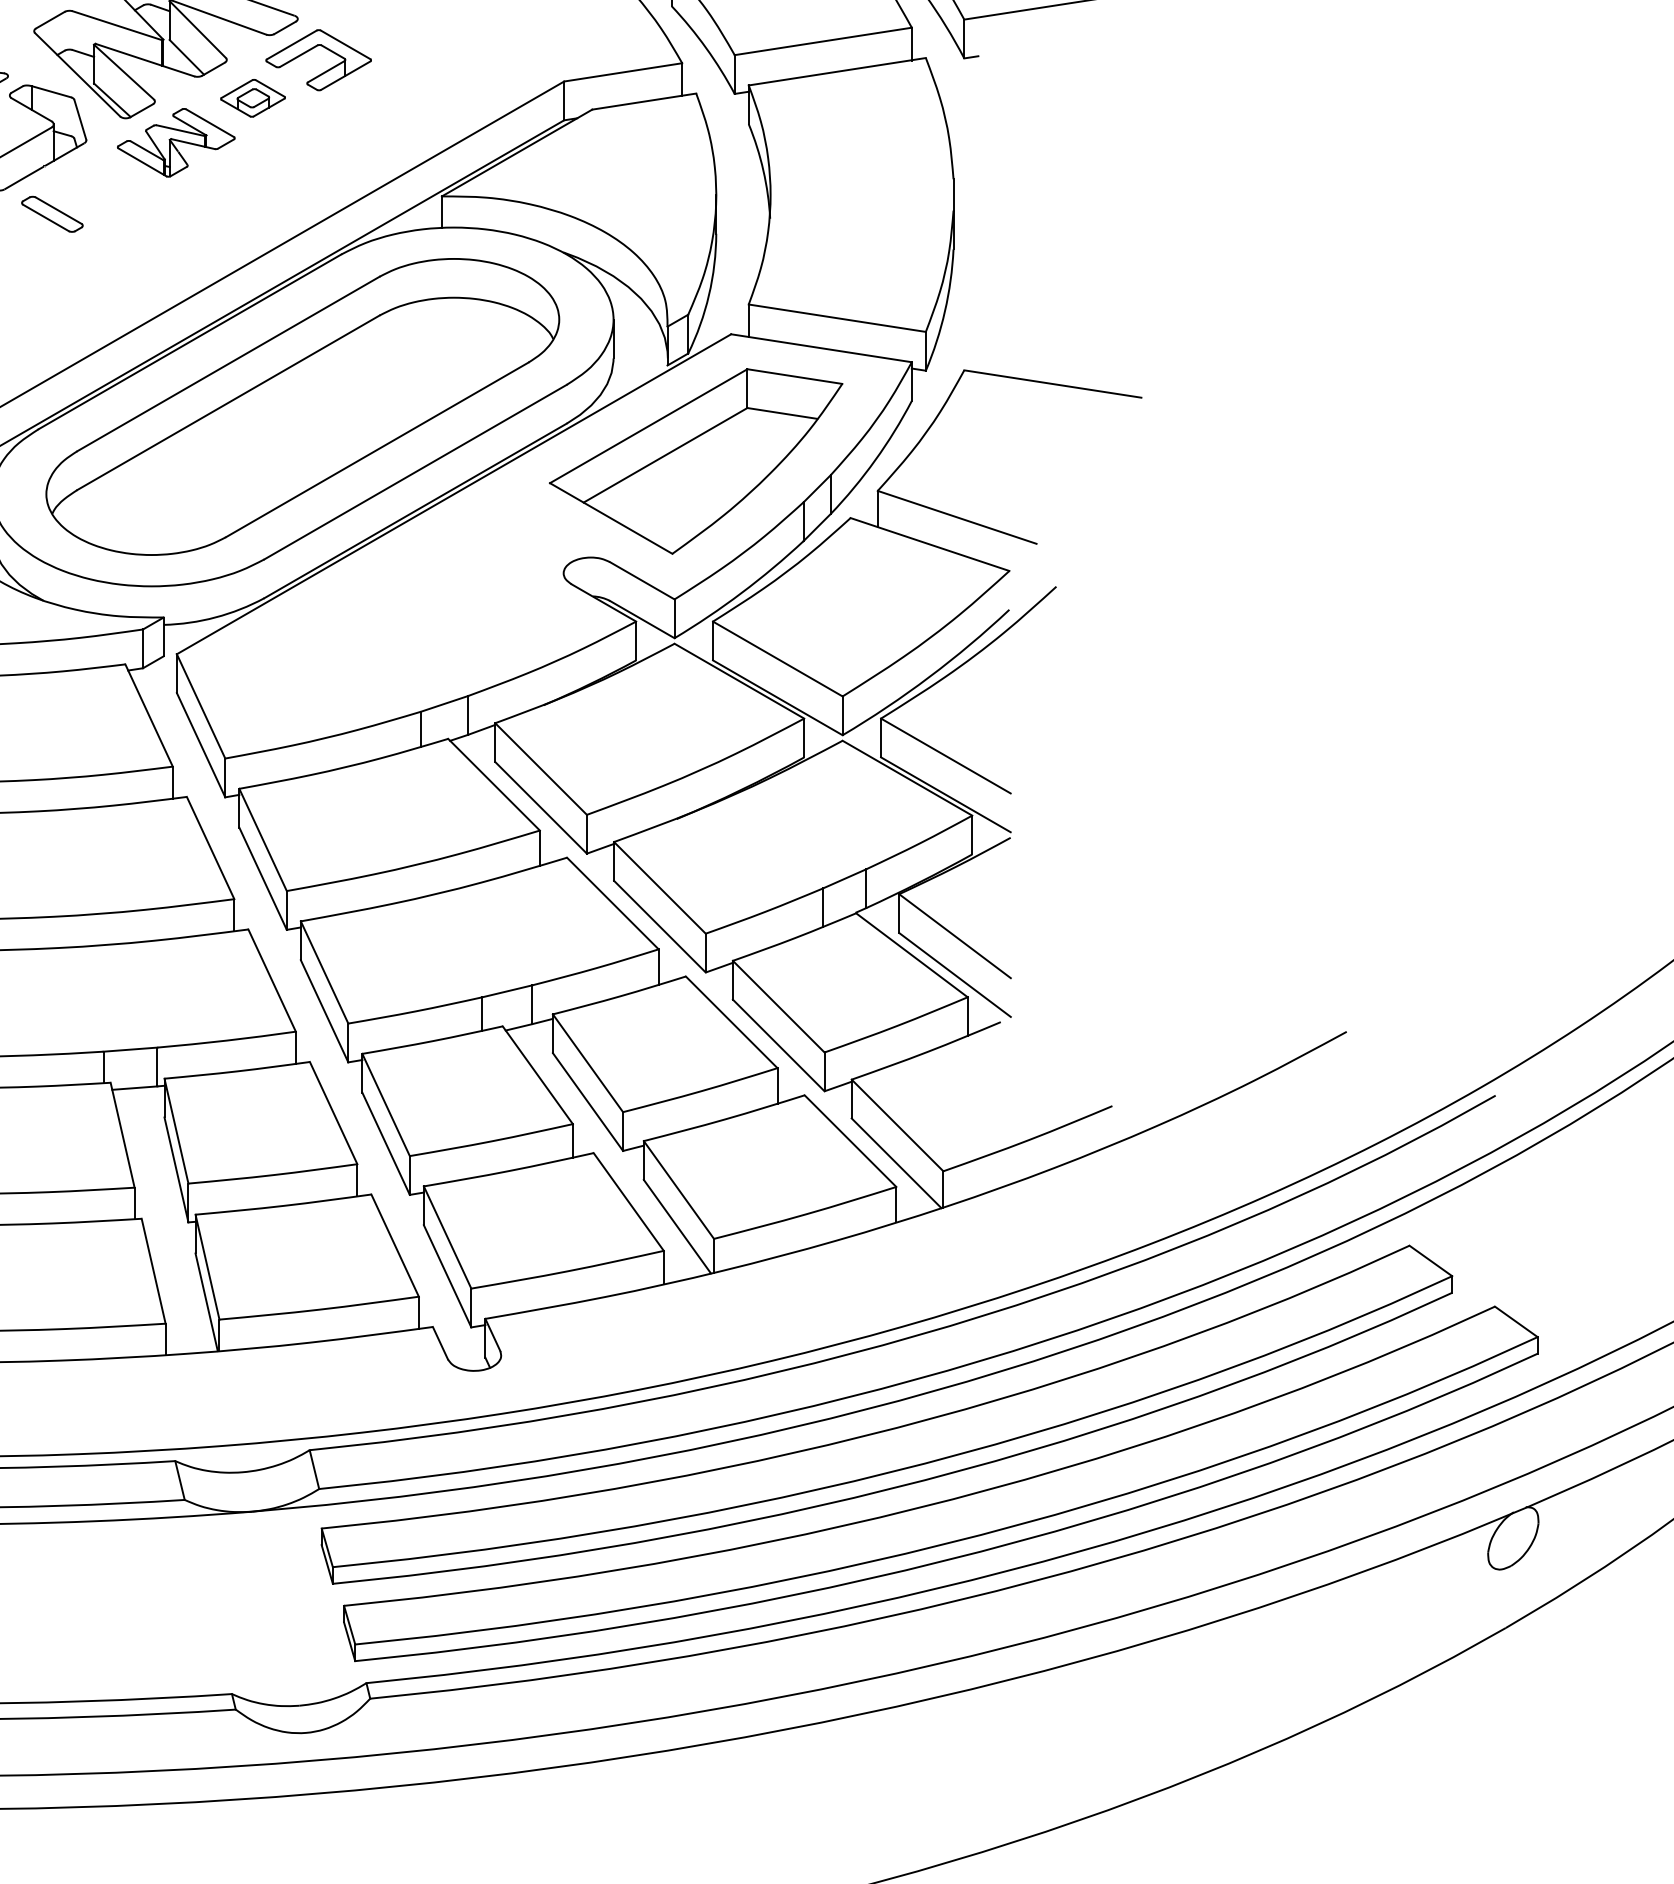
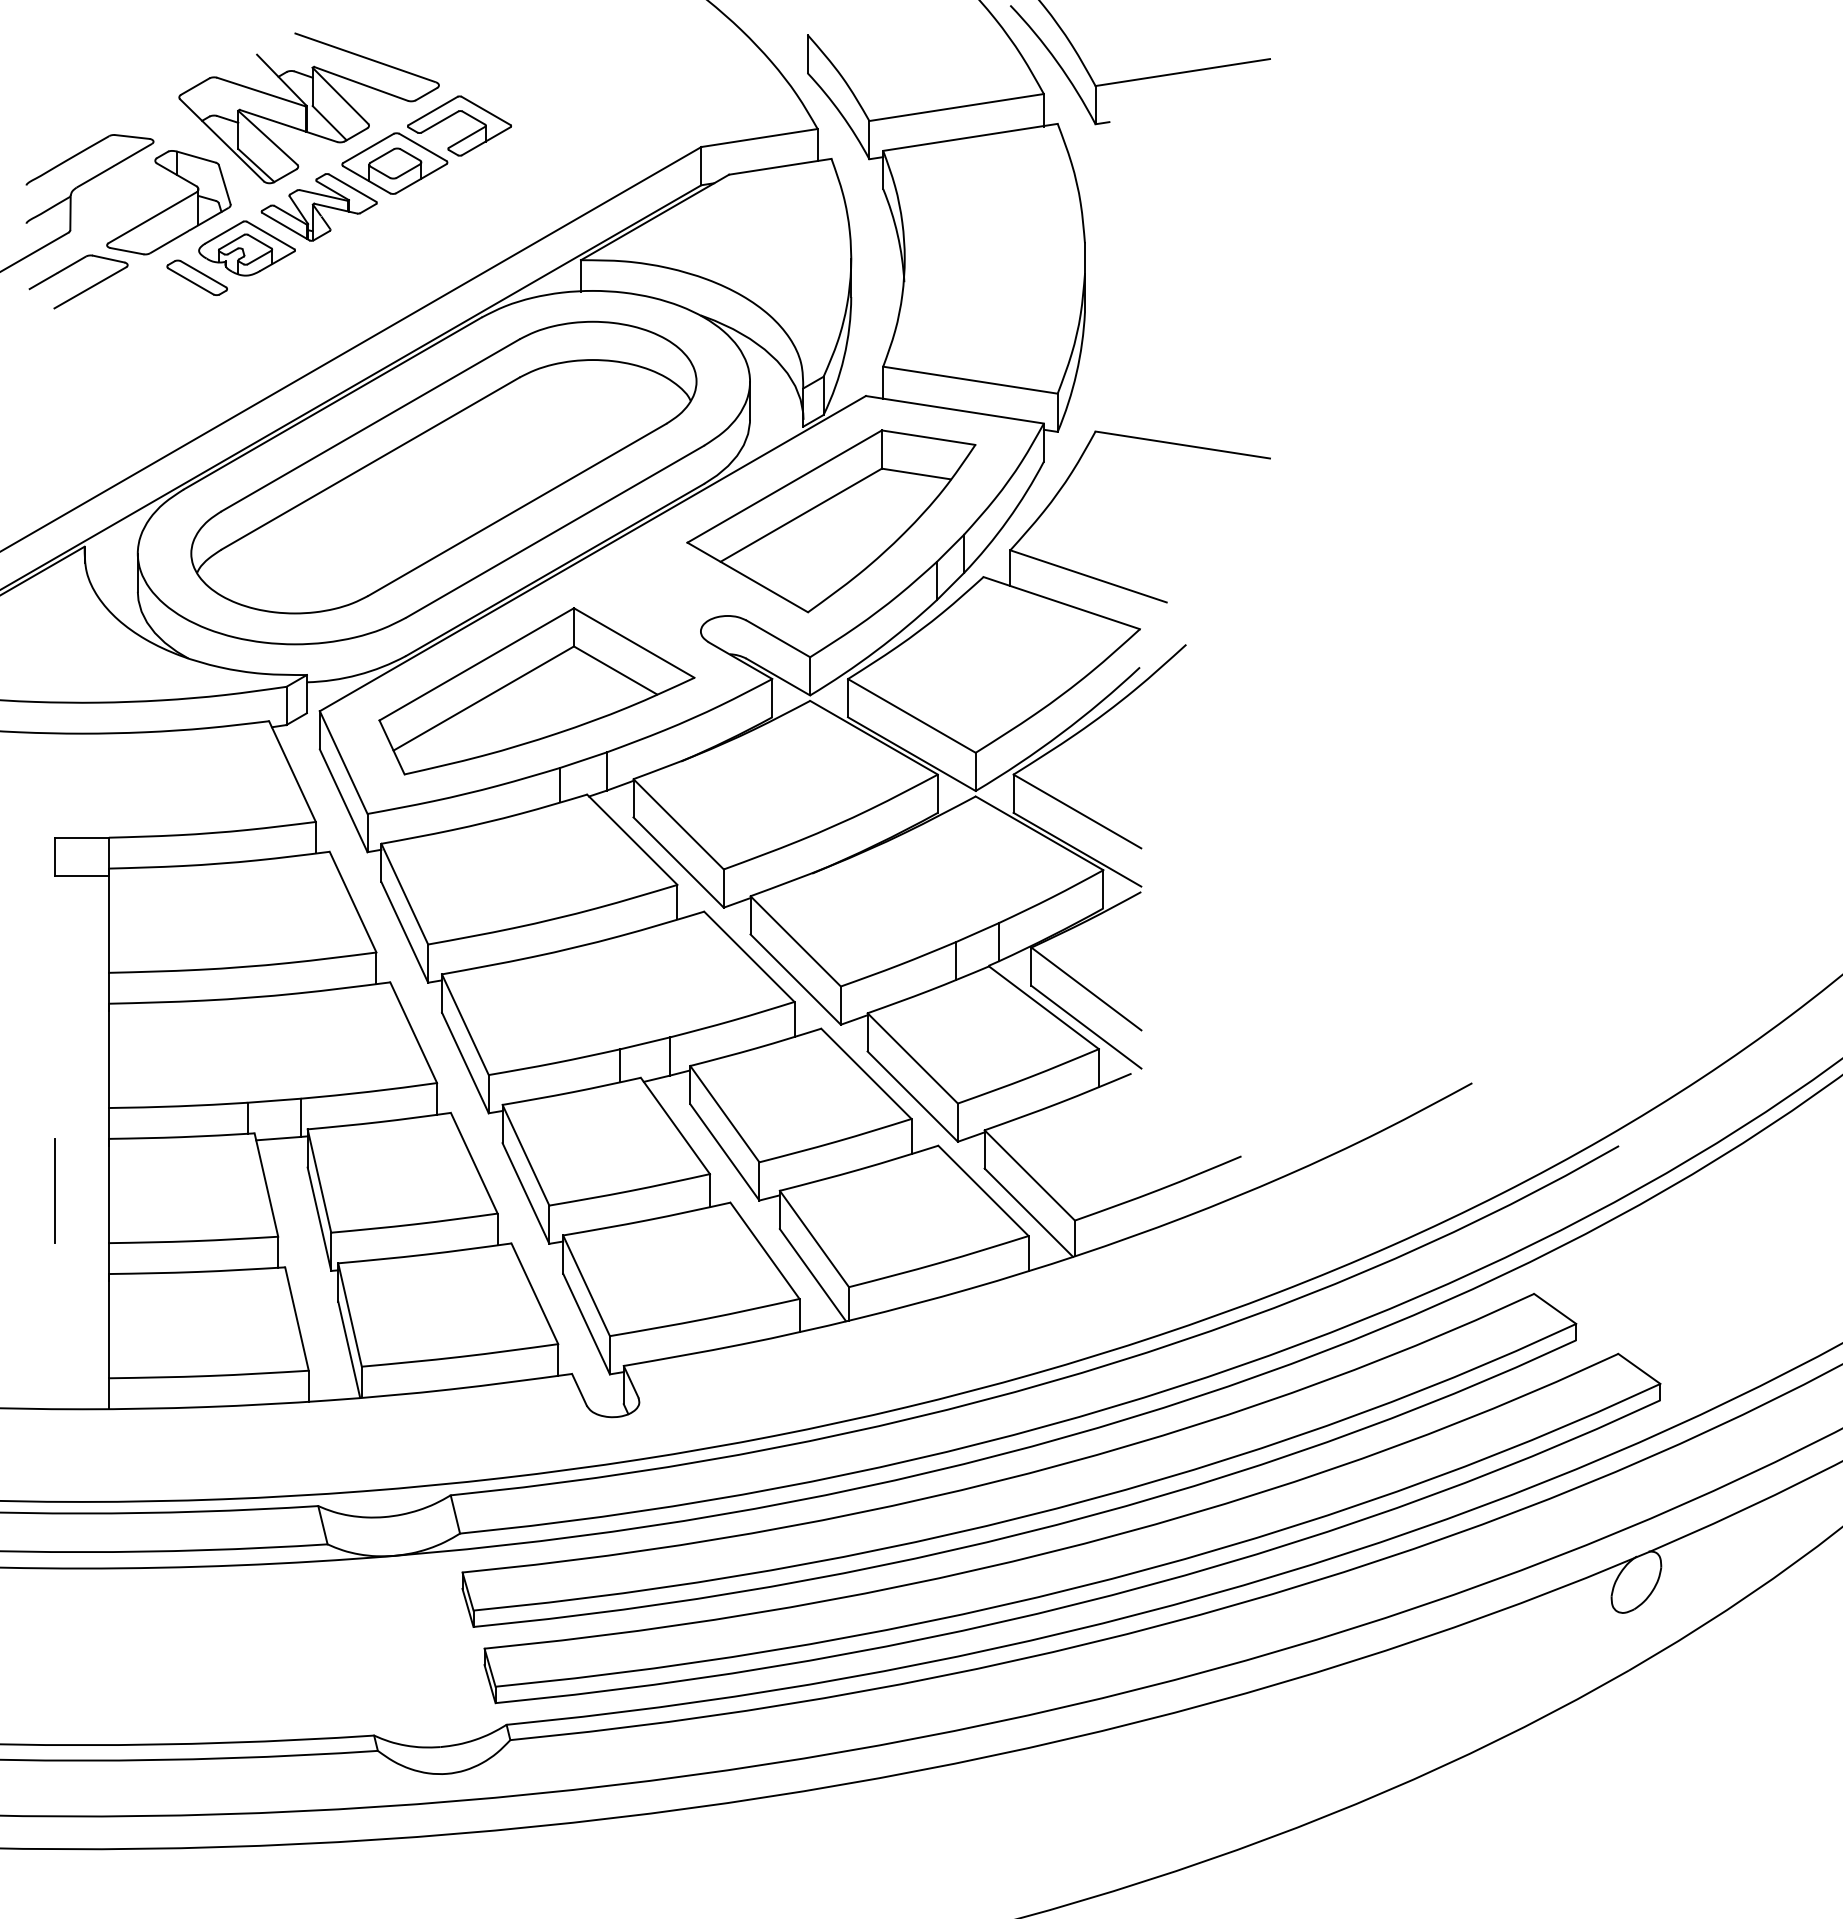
part: (252, 98) -> (394, 163), size x1.67
part: (102, 184) -> (246, 248), added
part: (396, 634) -> (536, 691), added

